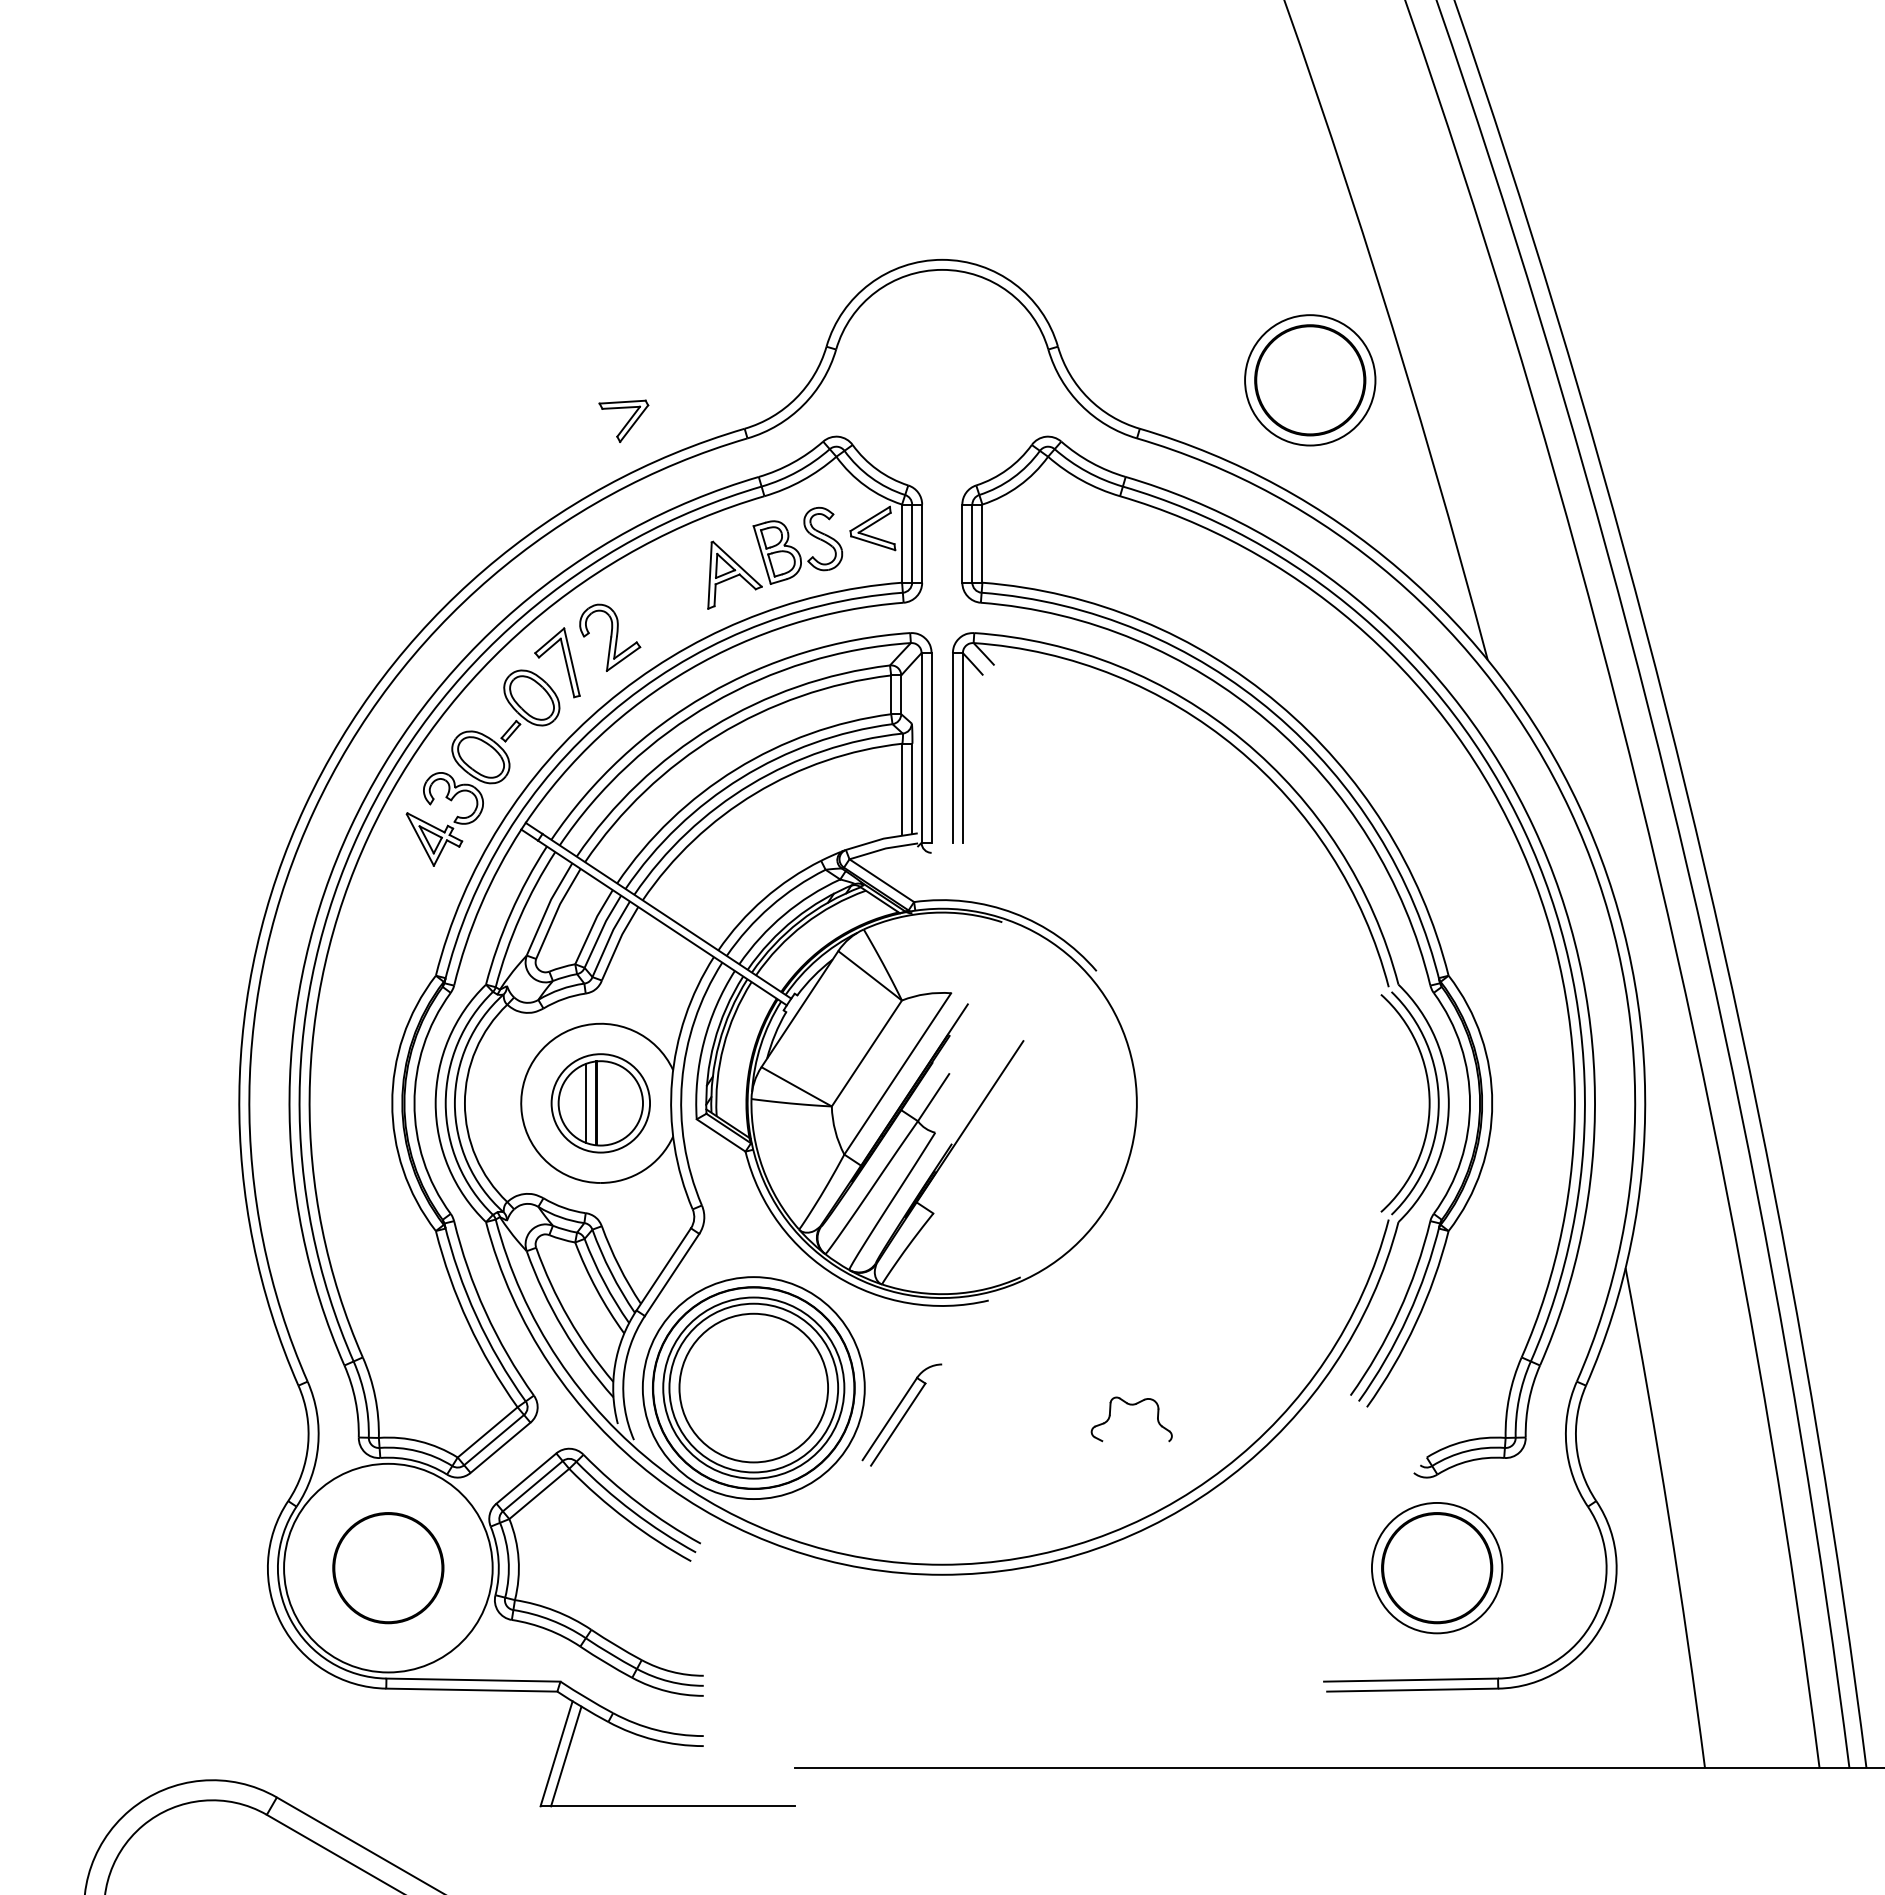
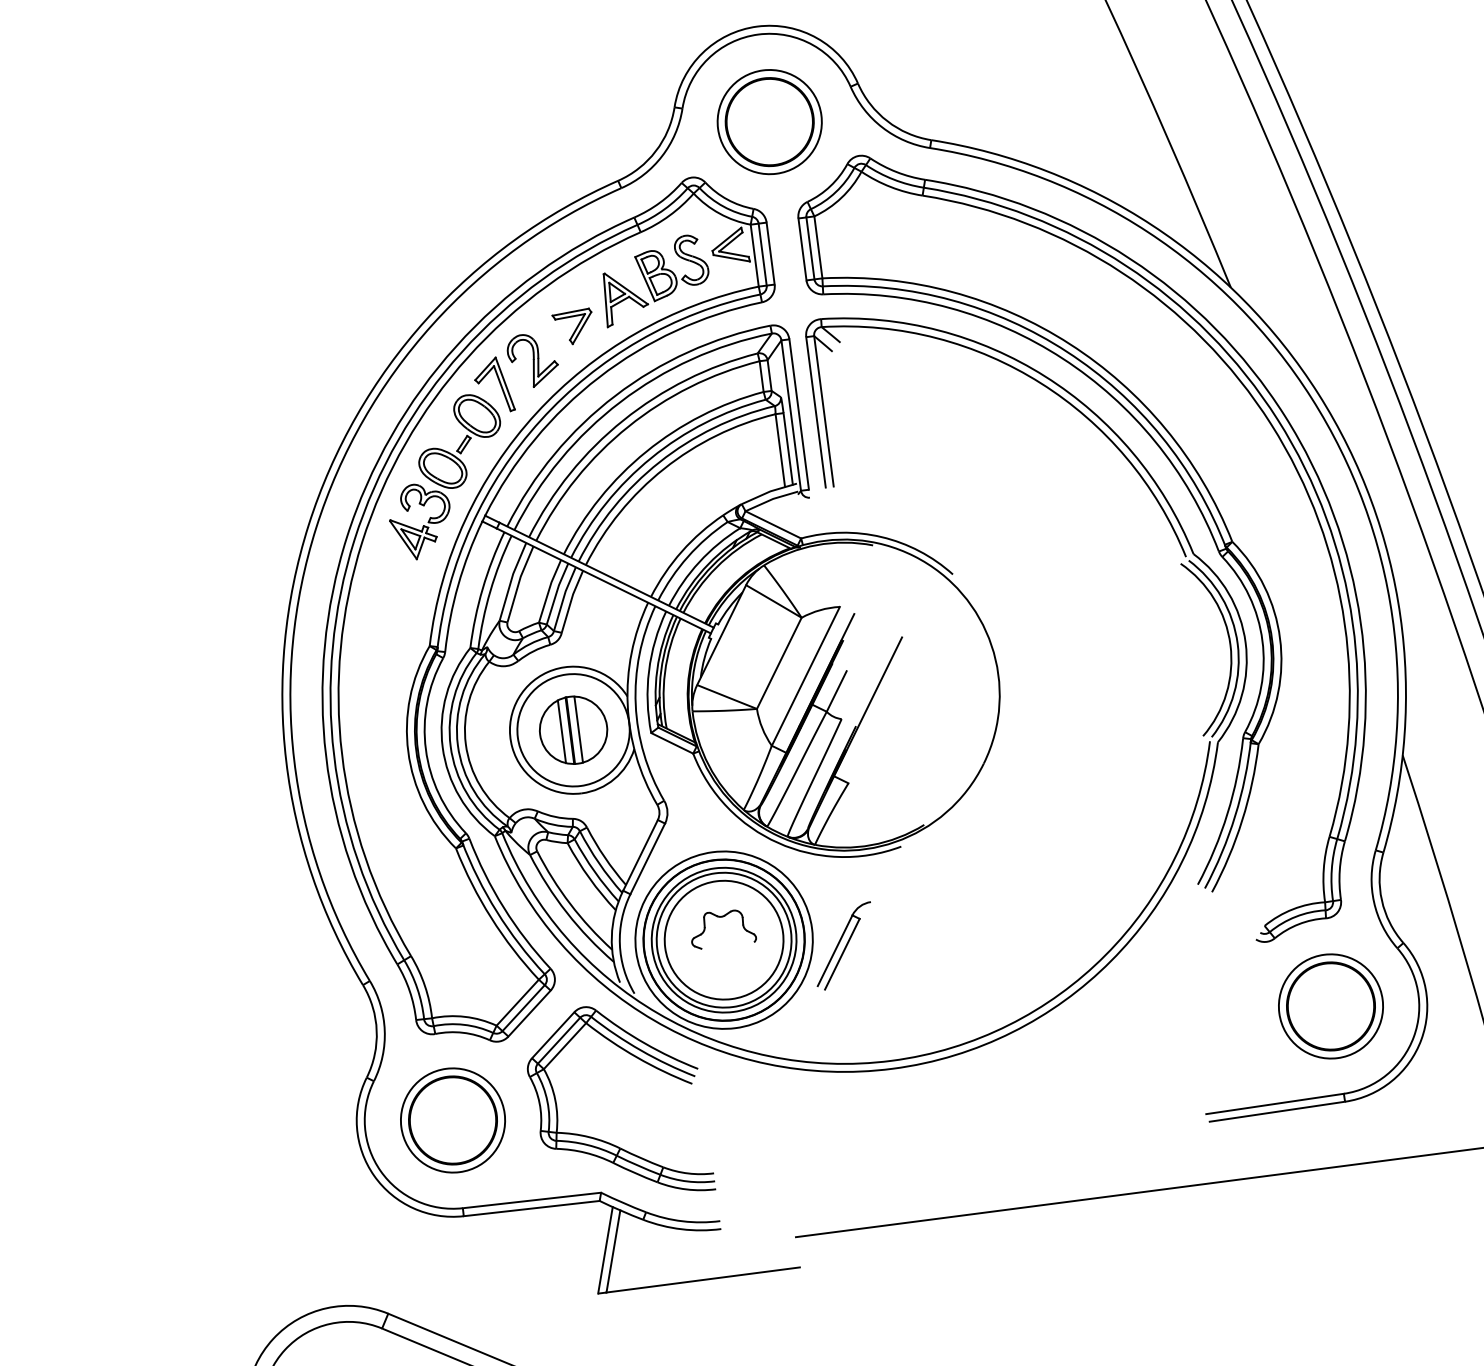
part: (1310, 380) -> (769, 122), moved
part: (623, 420) -> (573, 326), moved
circle: (600, 1103) -> (573, 730), size x1.43
line: (607, 1103) -> (578, 729), added
part: (1131, 1405) -> (720, 917), moved
circle: (388, 1567) -> (453, 1119), size x0.62
part: (1437, 1568) -> (1331, 1006), moved

